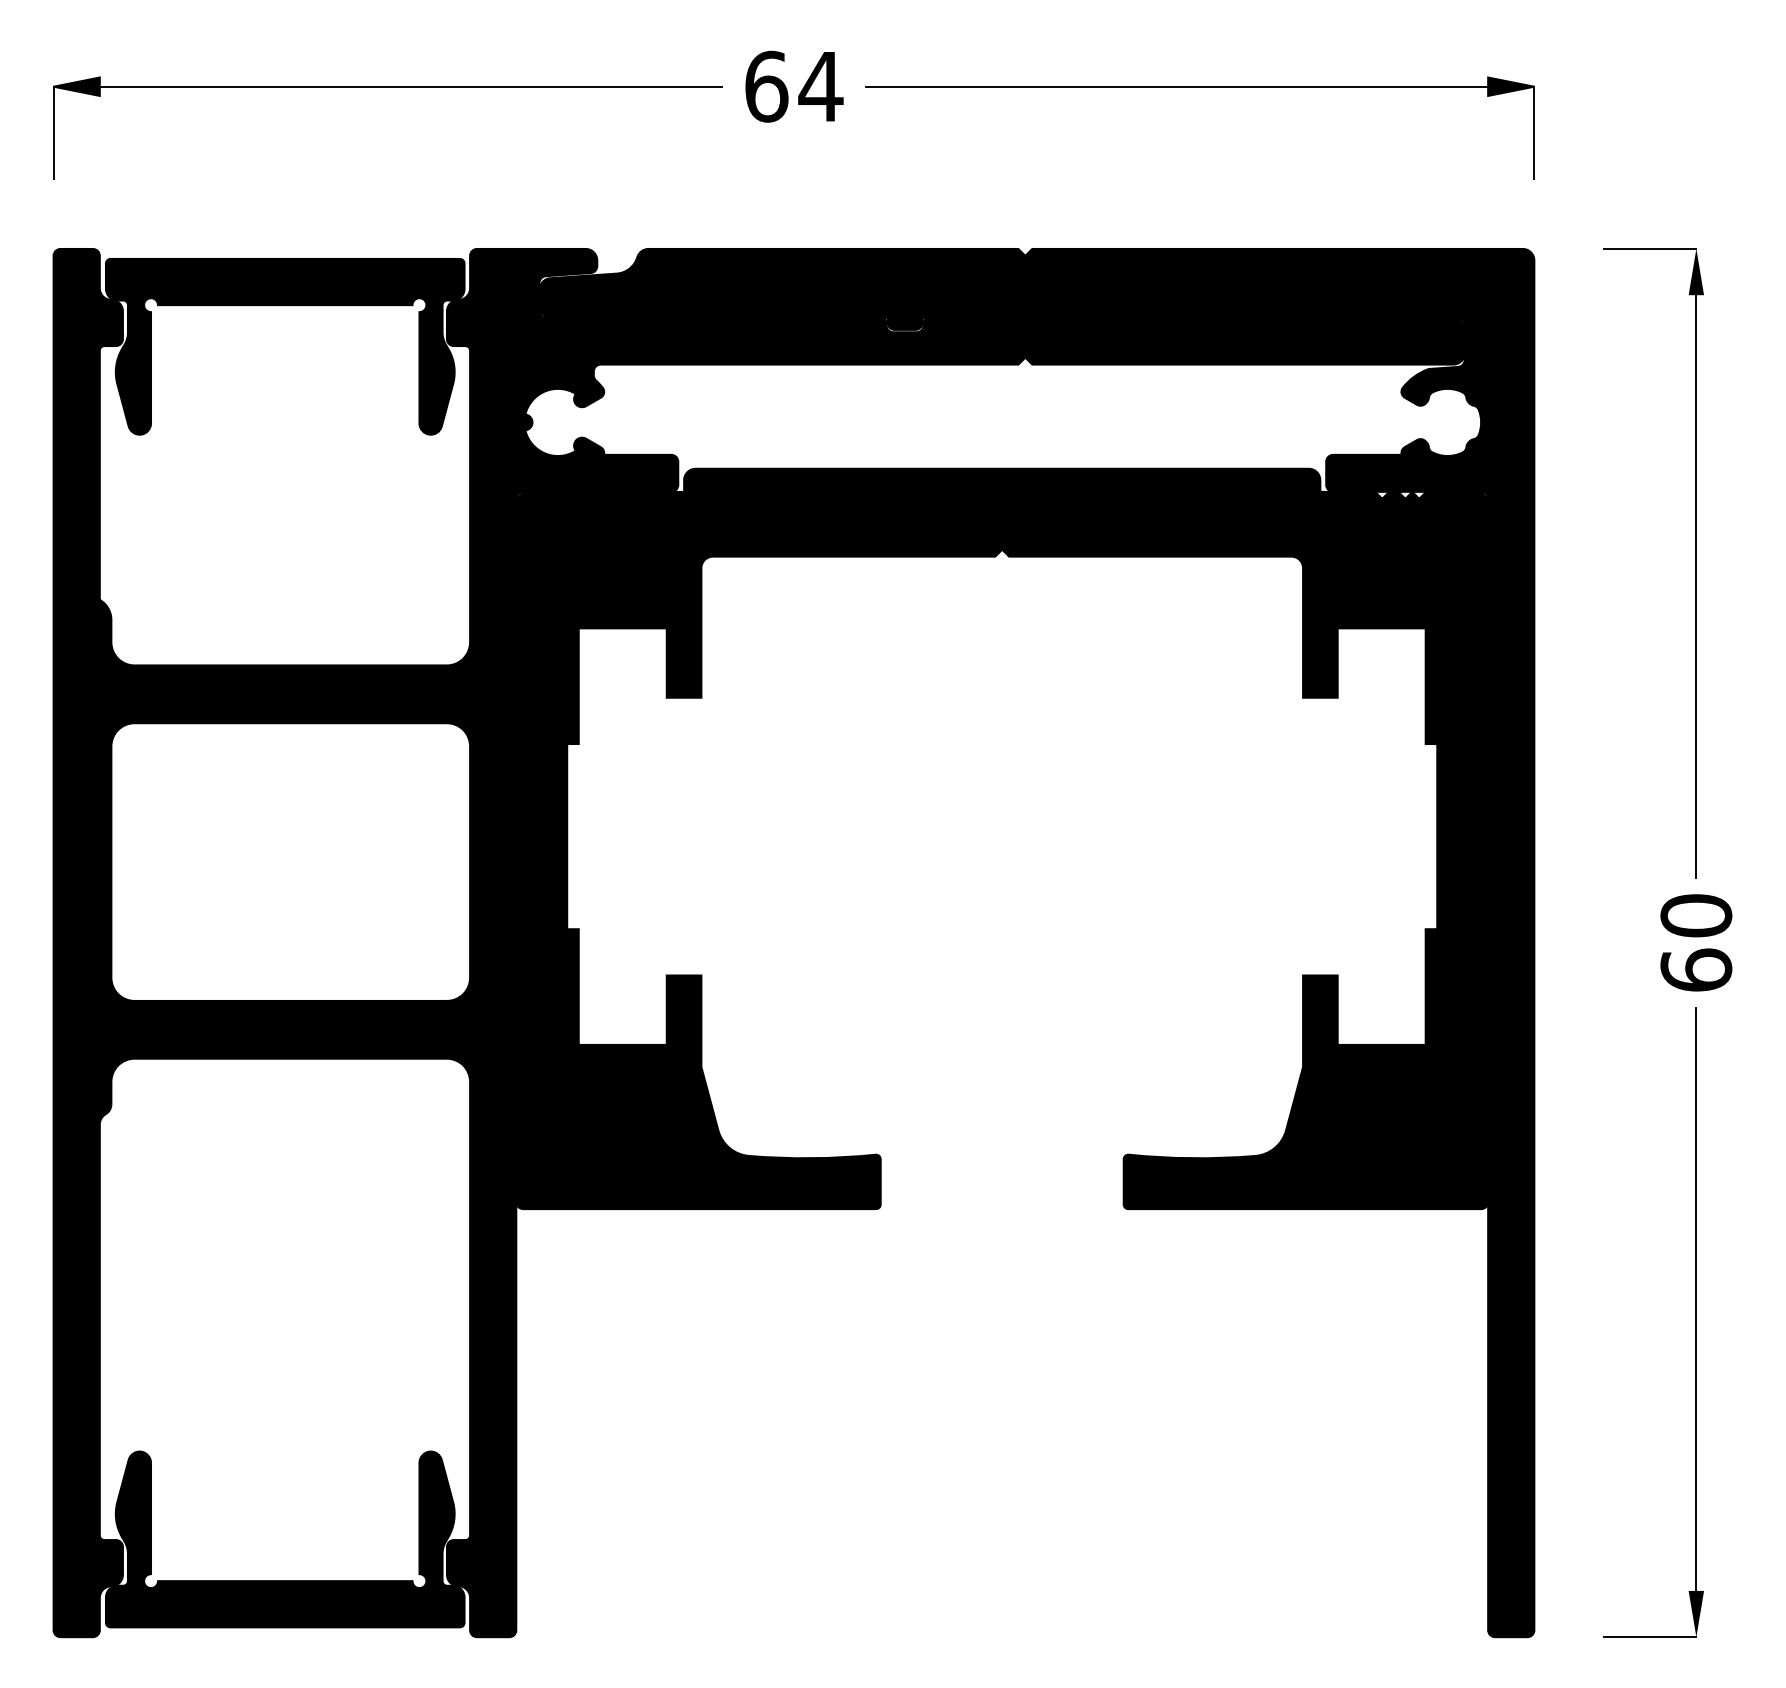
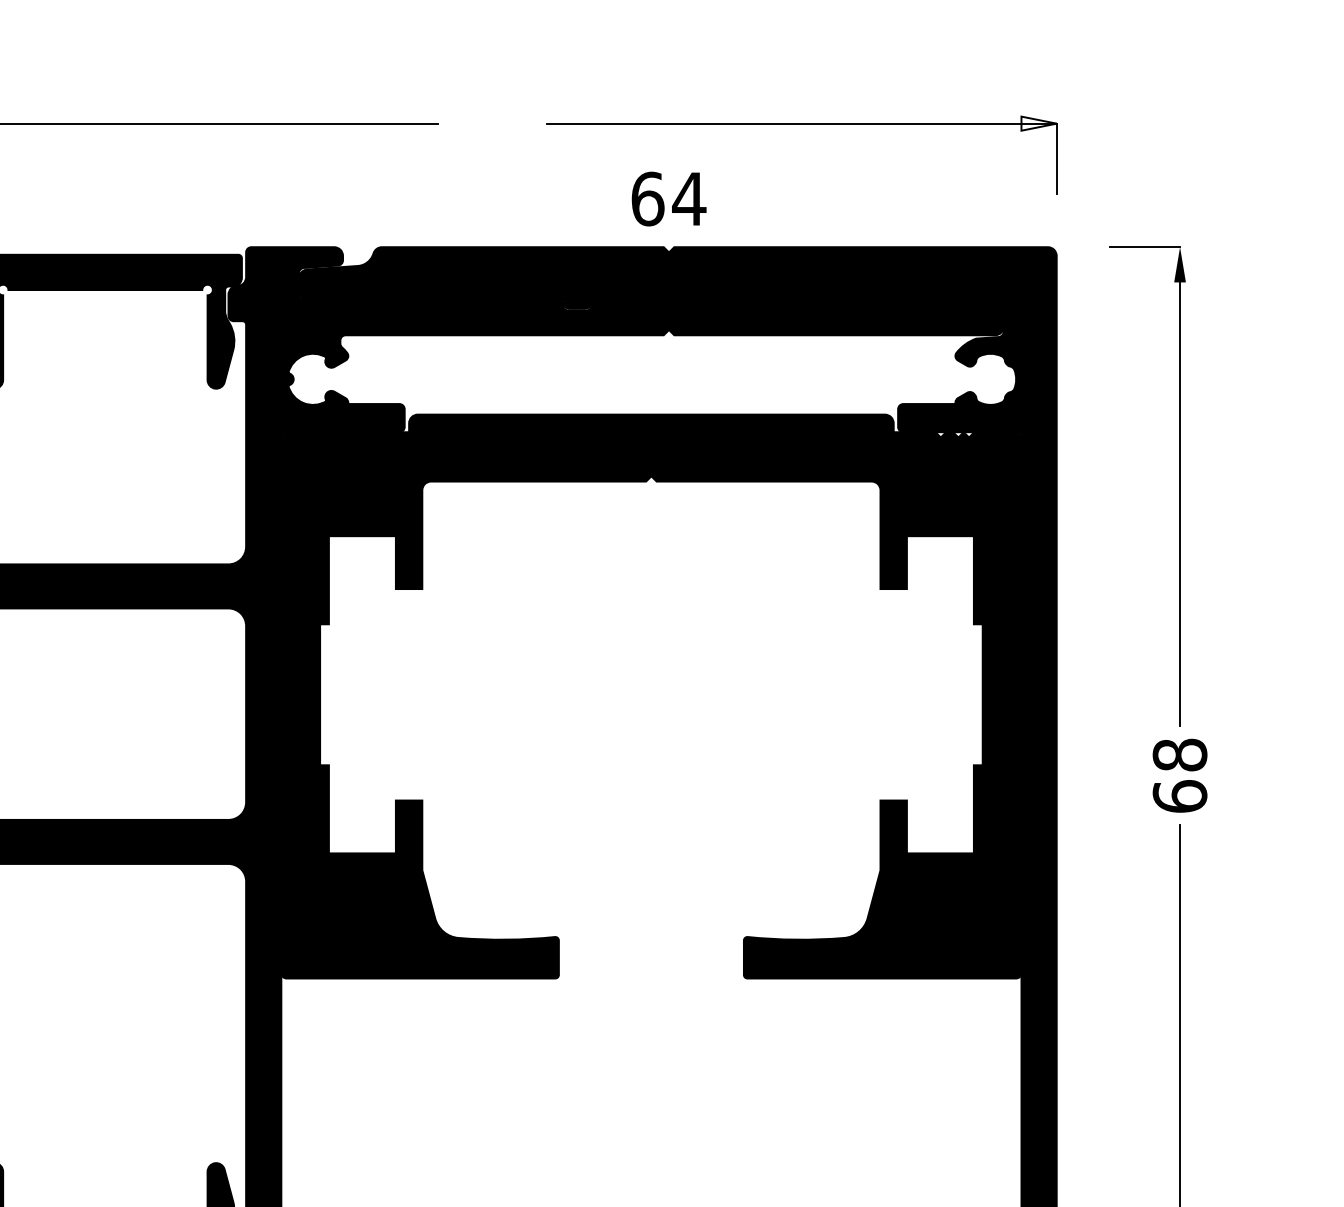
text: (794, 86) -> (669, 198), moved
fill: (1511, 86) -> (1039, 123), removed
text: (1696, 915) -> (1180, 754), 60 -> 68

